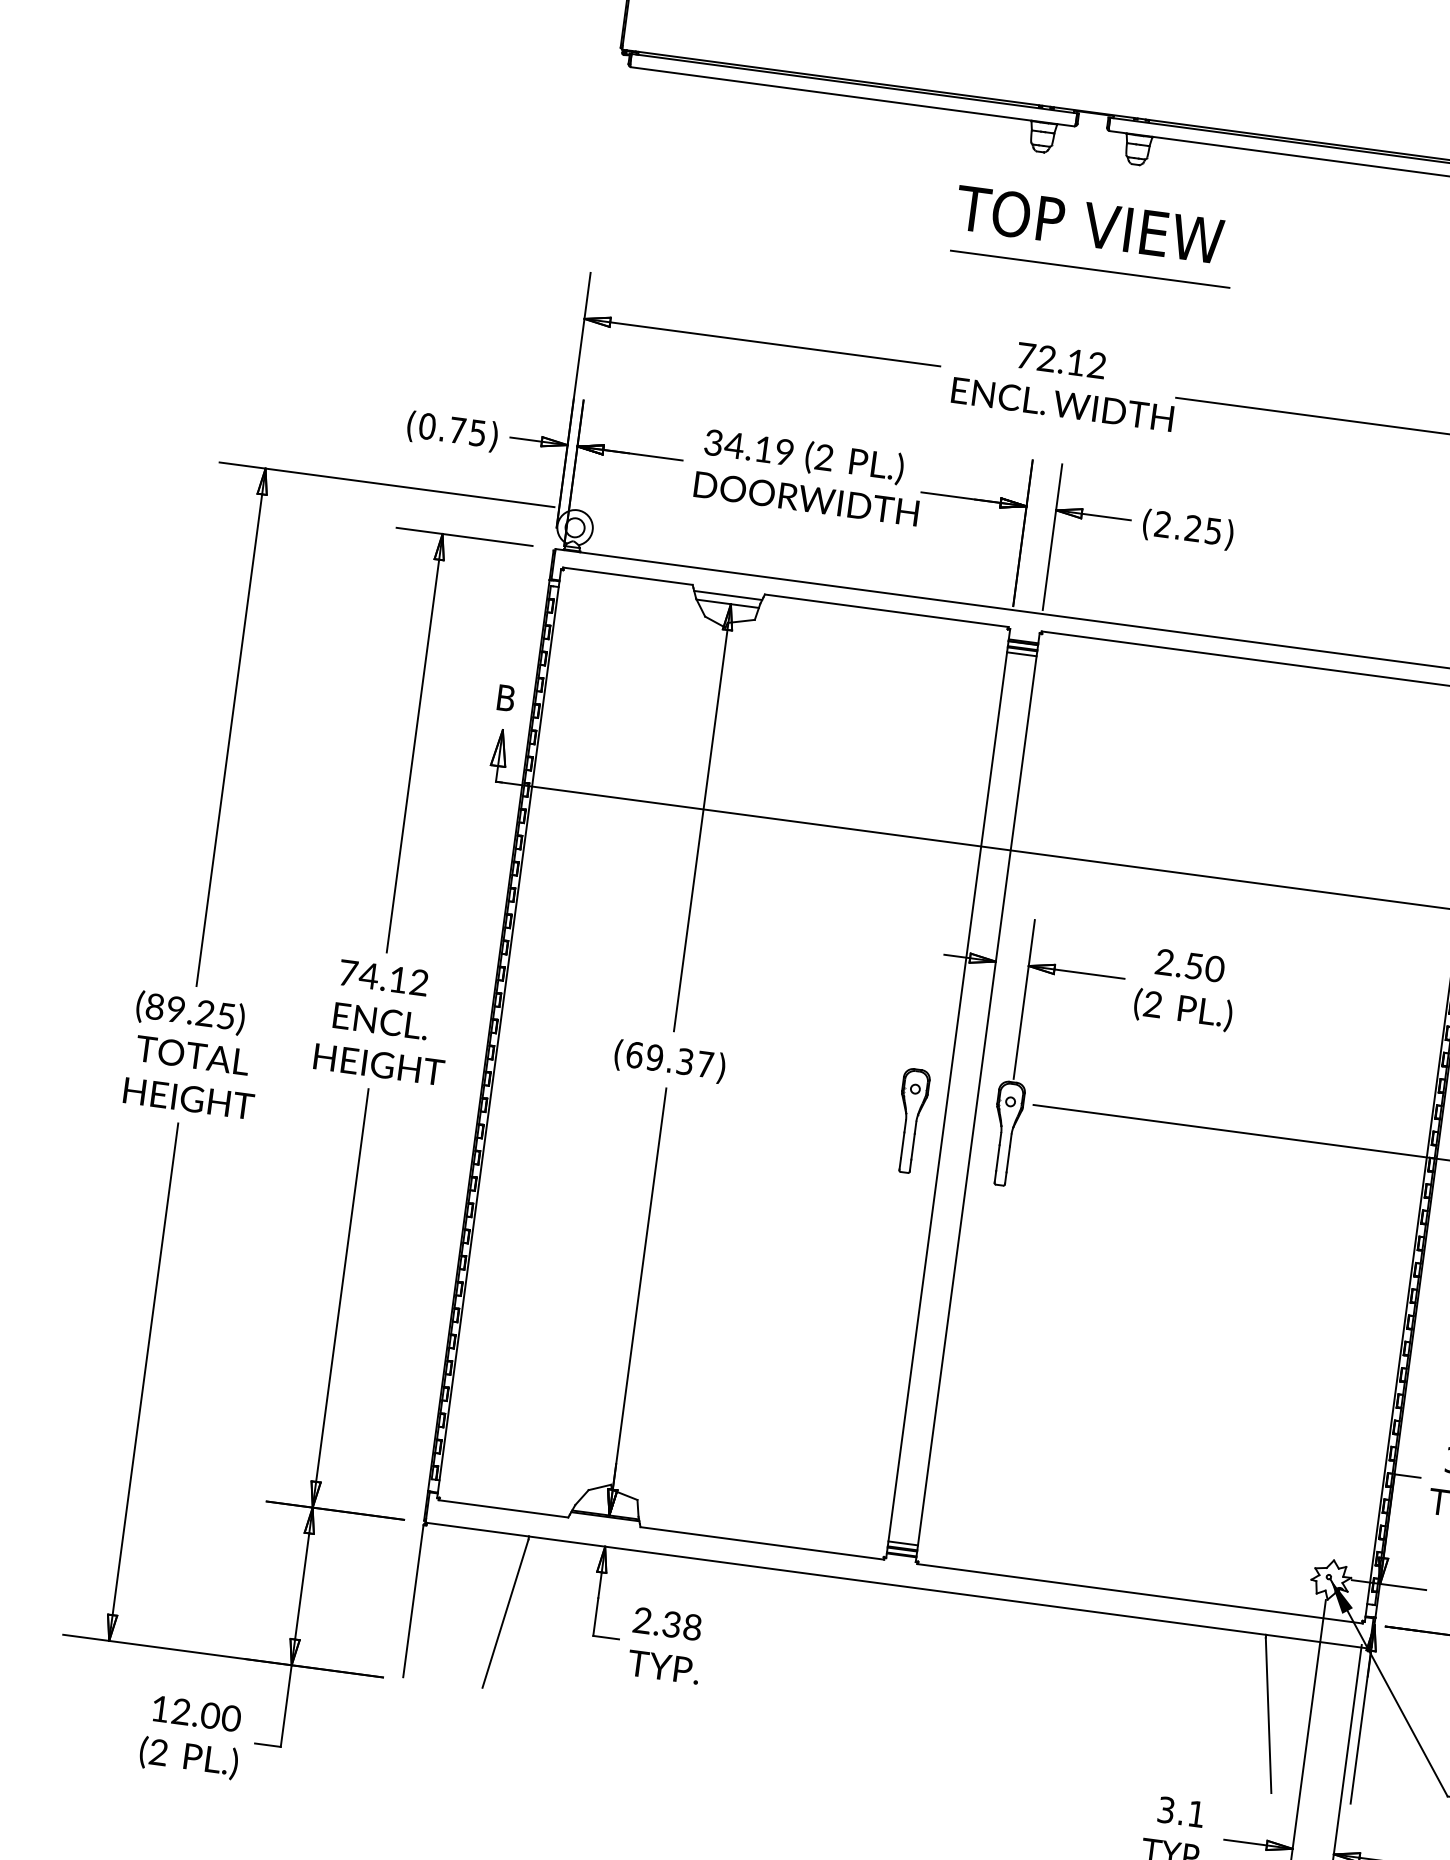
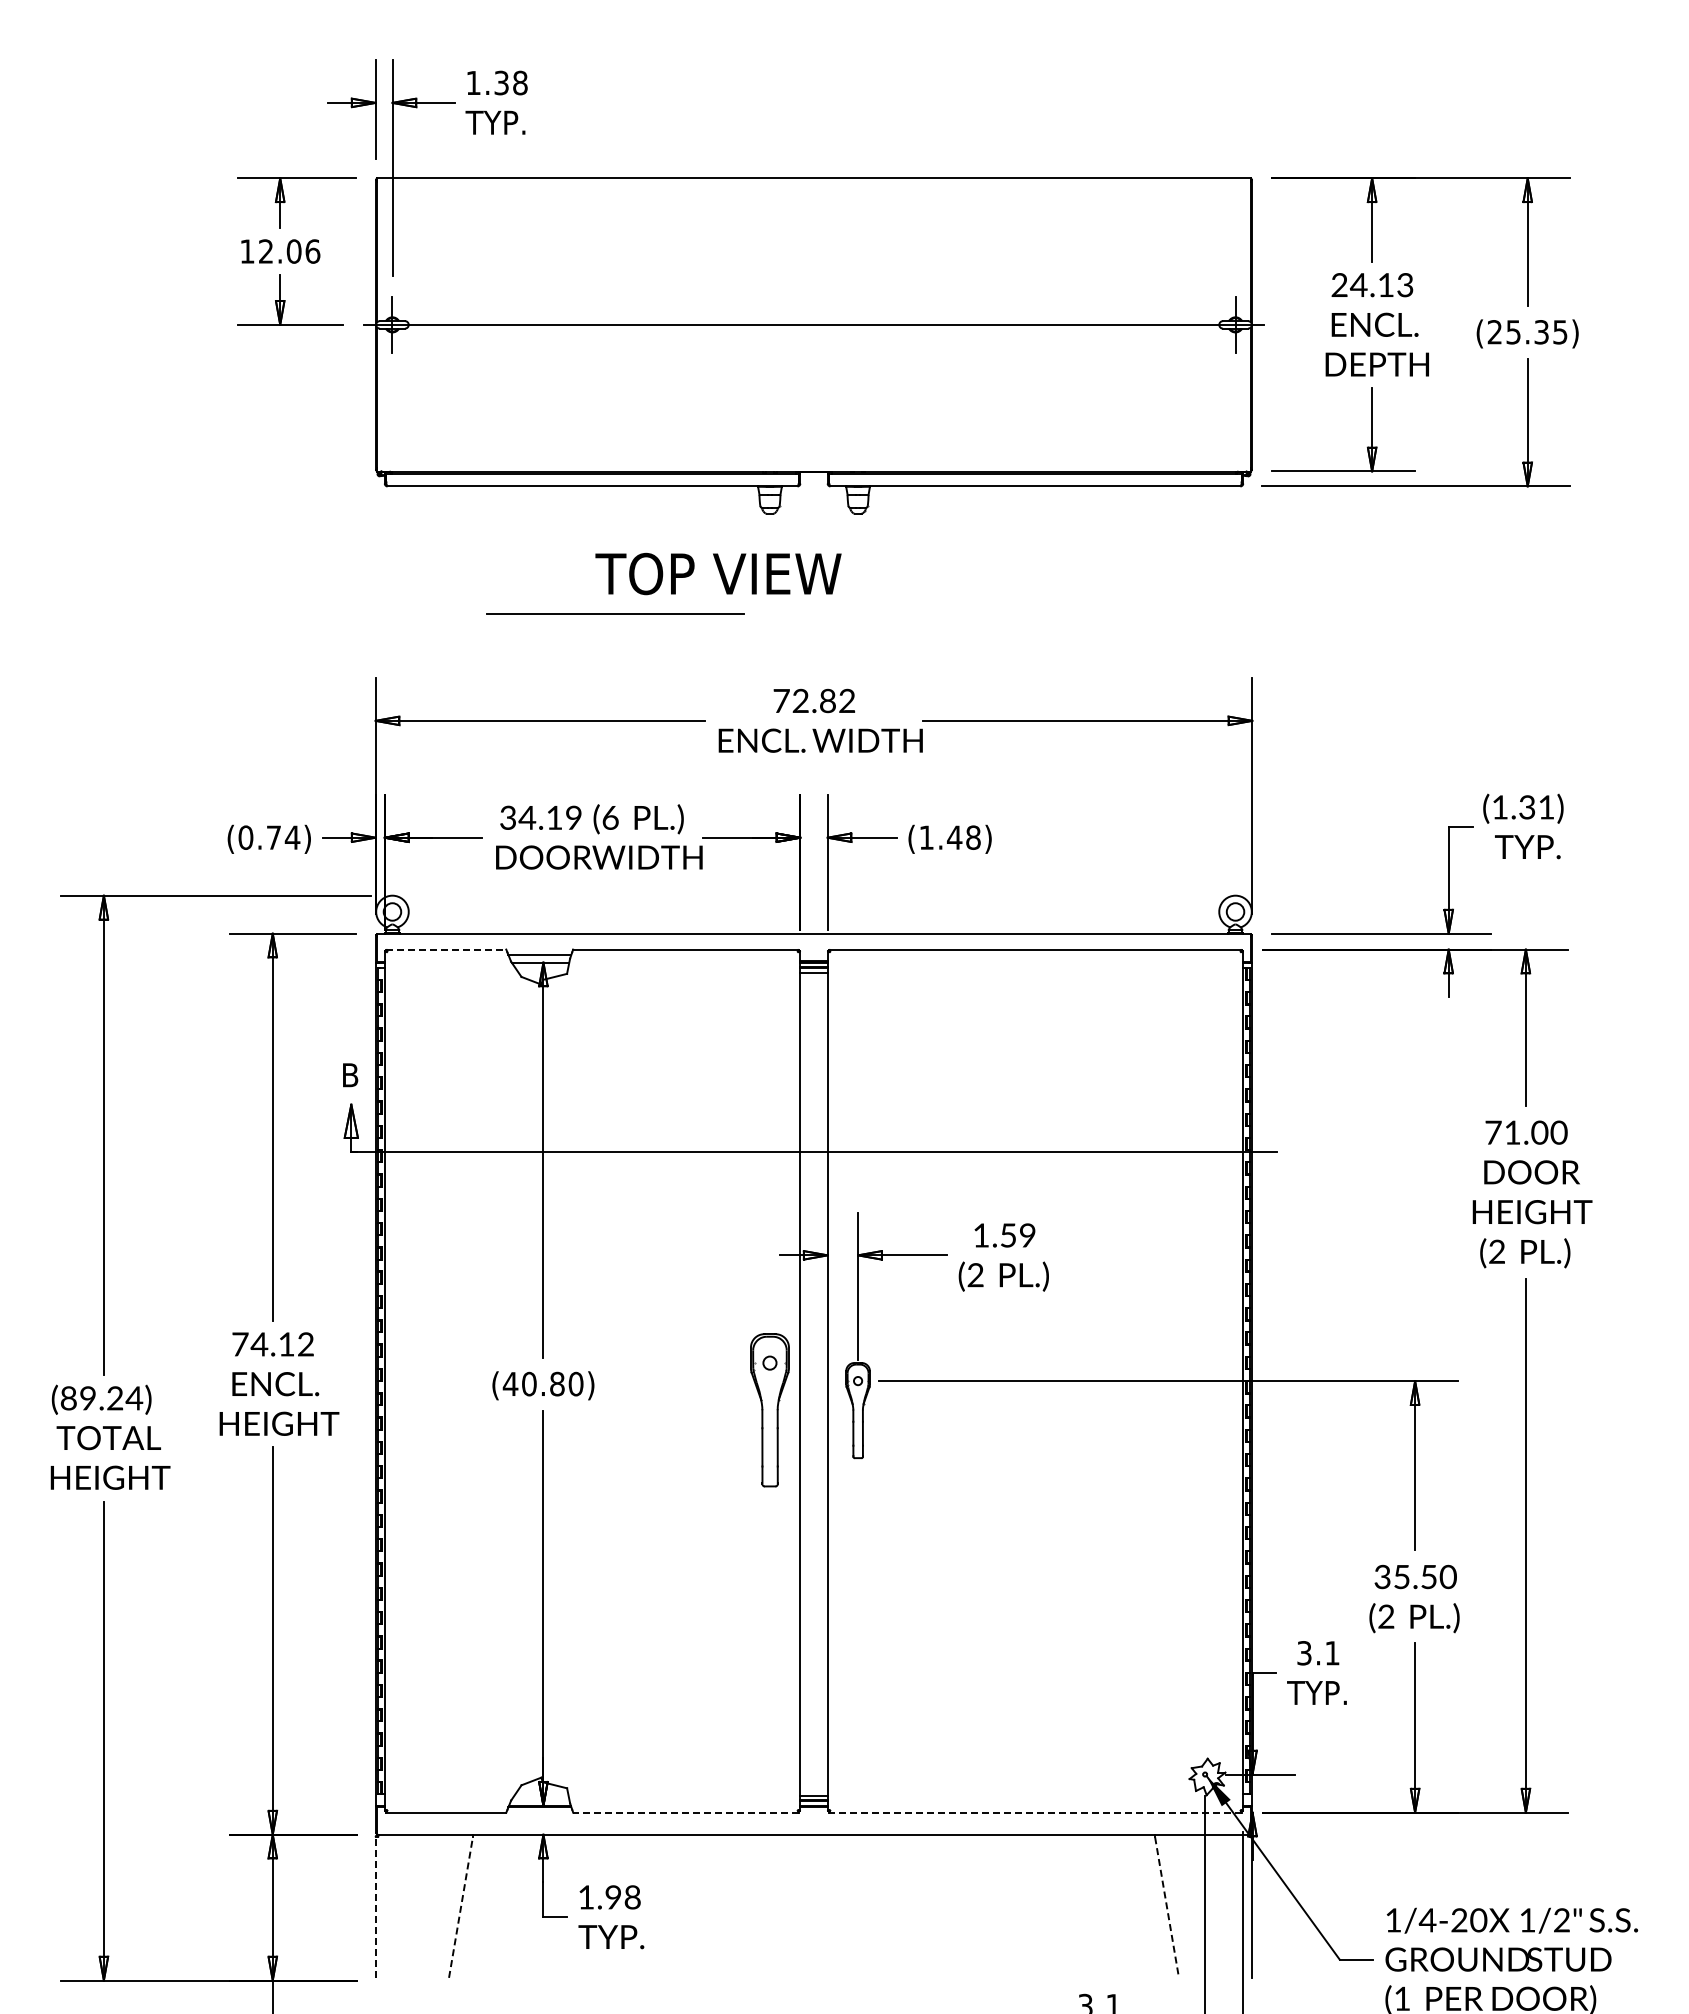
text: (1089, 224) -> (718, 573), moved
line: (1090, 268) -> (615, 613), moved
text: (1075, 362) -> (827, 700), 72.12 -> 72.82
text: (477, 432) -> (292, 837), (0.75) -> (0.74)
text: (824, 457) -> (610, 817), (2 -> (6
text: (1187, 527) -> (949, 837), (2.25) -> (1.48)
line: (628, 576) -> (446, 949), solid -> dashed
text: (1189, 965) -> (1004, 1235), 2.50 -> 1.59
text: (226, 1016) -> (134, 1398), (89.25) -> (89.24)
text: (669, 1058) -> (542, 1383), (69.37) -> (40.80)
part: (910, 1120) -> (769, 1410), size x1.6
line: (761, 1543) -> (685, 1812), solid -> dashed
line: (1139, 1593) -> (1034, 1812), solid -> dashed
line: (413, 1601) -> (375, 1907), solid -> dashed
line: (506, 1613) -> (461, 1907), solid -> dashed
text: (656, 1622) -> (599, 1897), 2.38 -> 1.98
line: (1268, 1716) -> (1167, 1908), solid -> dashed

